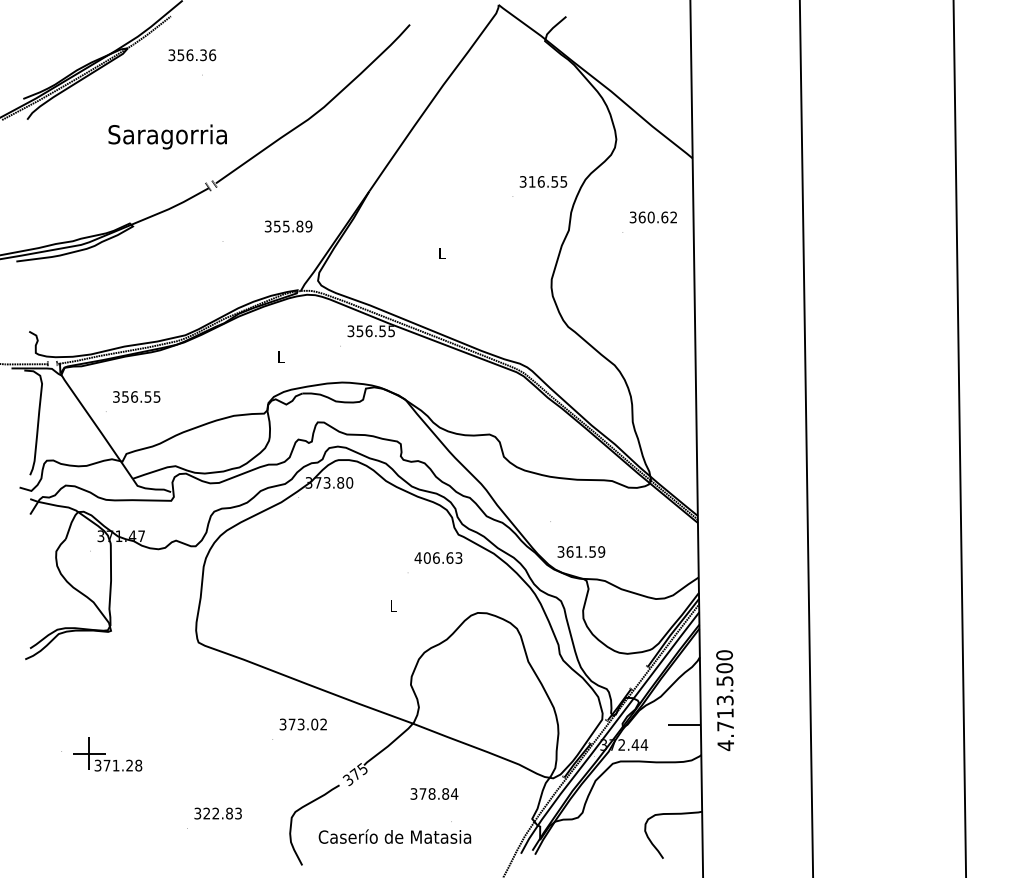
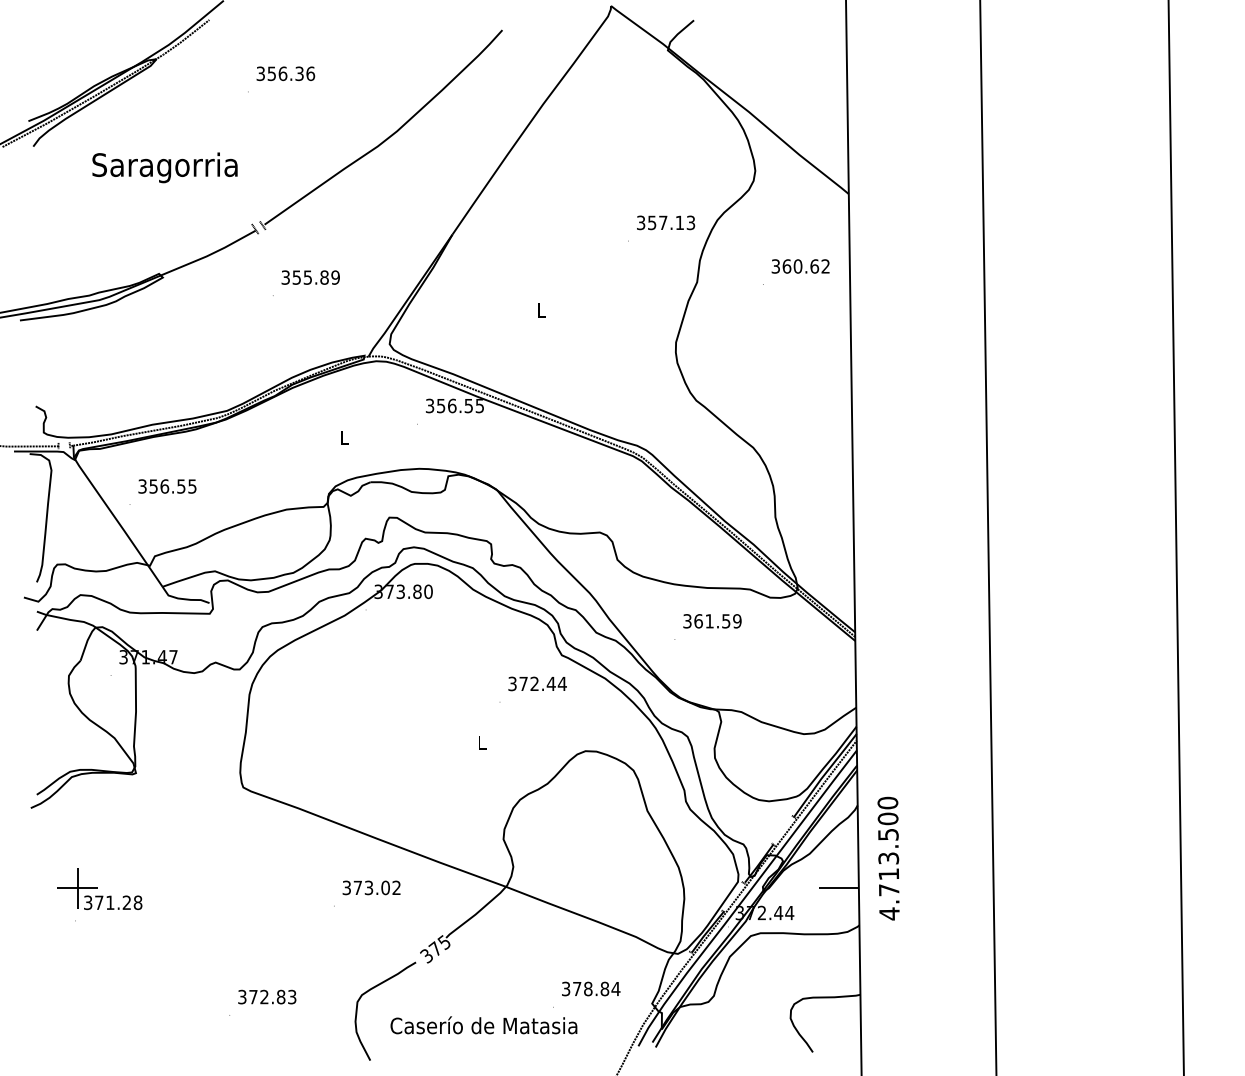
text: (192, 55) -> (286, 74), moved
text: (167, 136) -> (164, 167), moved
text: (547, 181) -> (670, 222), 316.55 -> 357.13
text: (288, 226) -> (310, 277), moved
text: (581, 551) -> (712, 620), moved
text: (438, 557) -> (537, 683), 406.63 -> 372.44
part: (107, 754) -> (99, 889), moved
text: (434, 793) -> (591, 988), moved
text: (206, 813) -> (252, 996), 322.83 -> 372.83

